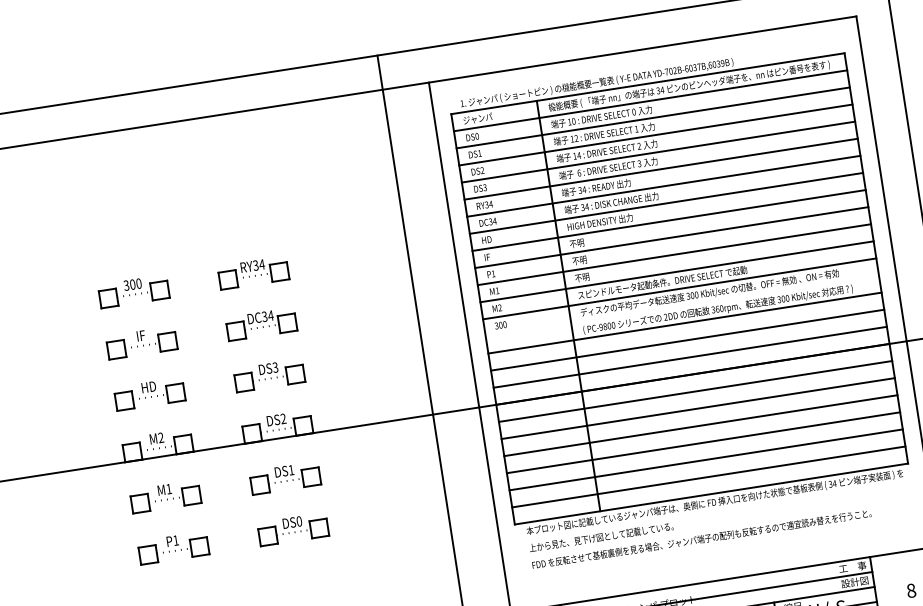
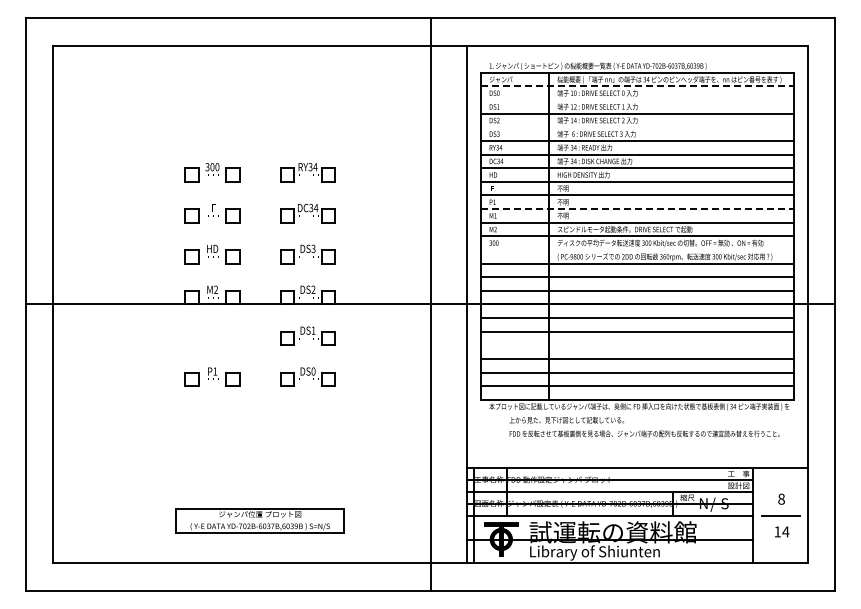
line: (650, 100) -> (637, 86), solid -> dashed
line: (653, 118) -> (637, 100), removed
line: (658, 152) -> (637, 127), removed
line: (674, 255) -> (637, 209), solid -> dashed
line: (700, 425) -> (637, 345), removed
part: (165, 495) -> (212, 335), removed
text: (700, 531) -> (644, 427), moved

